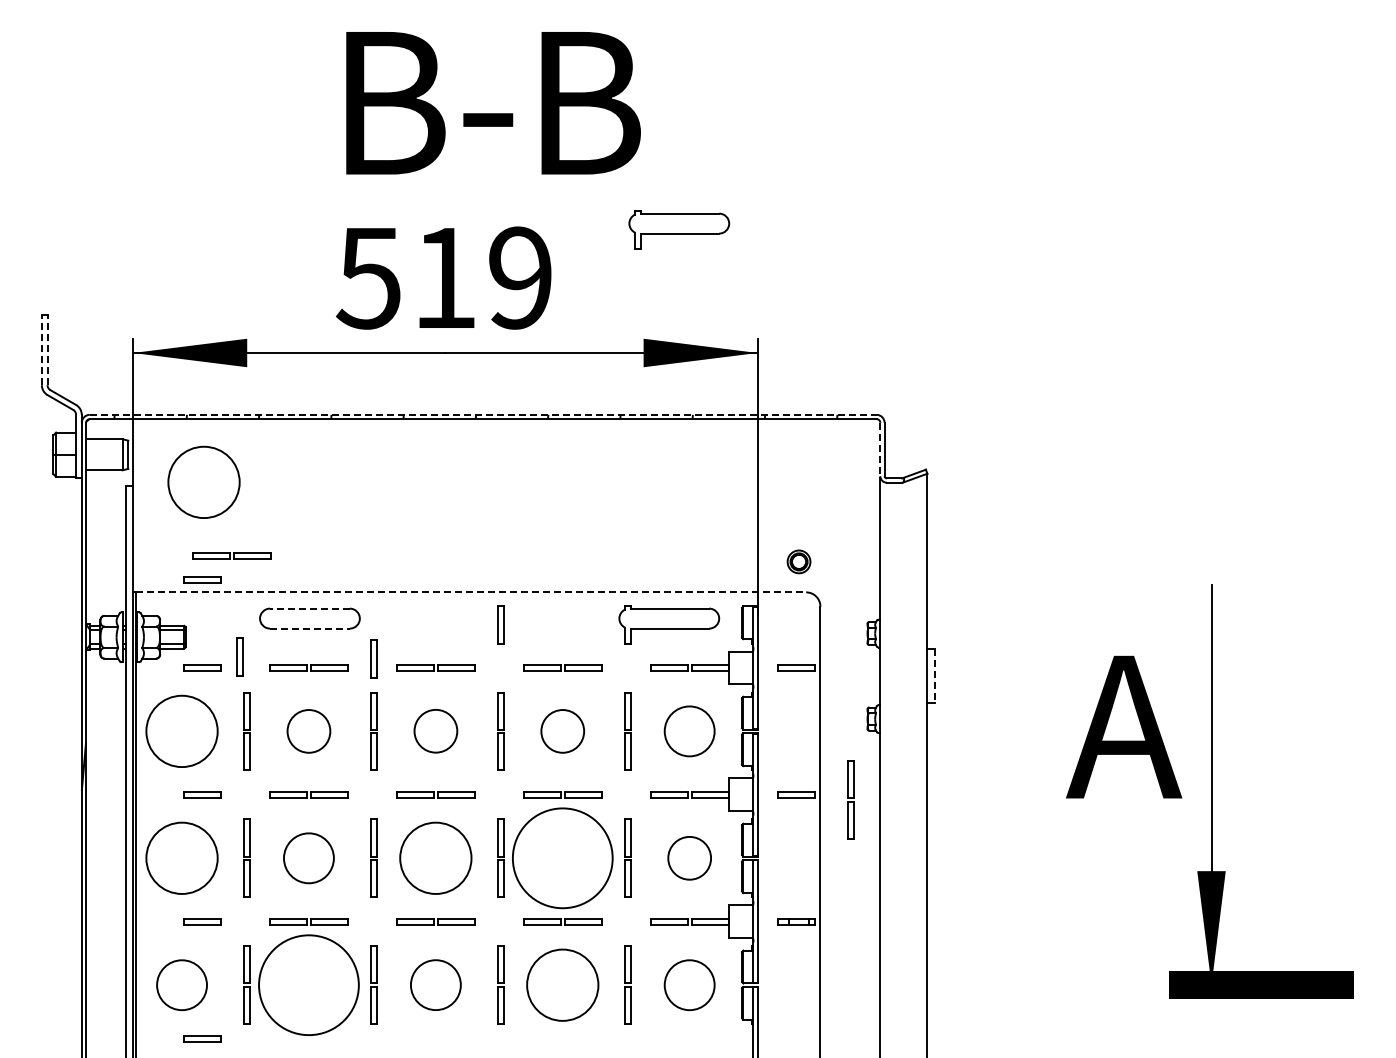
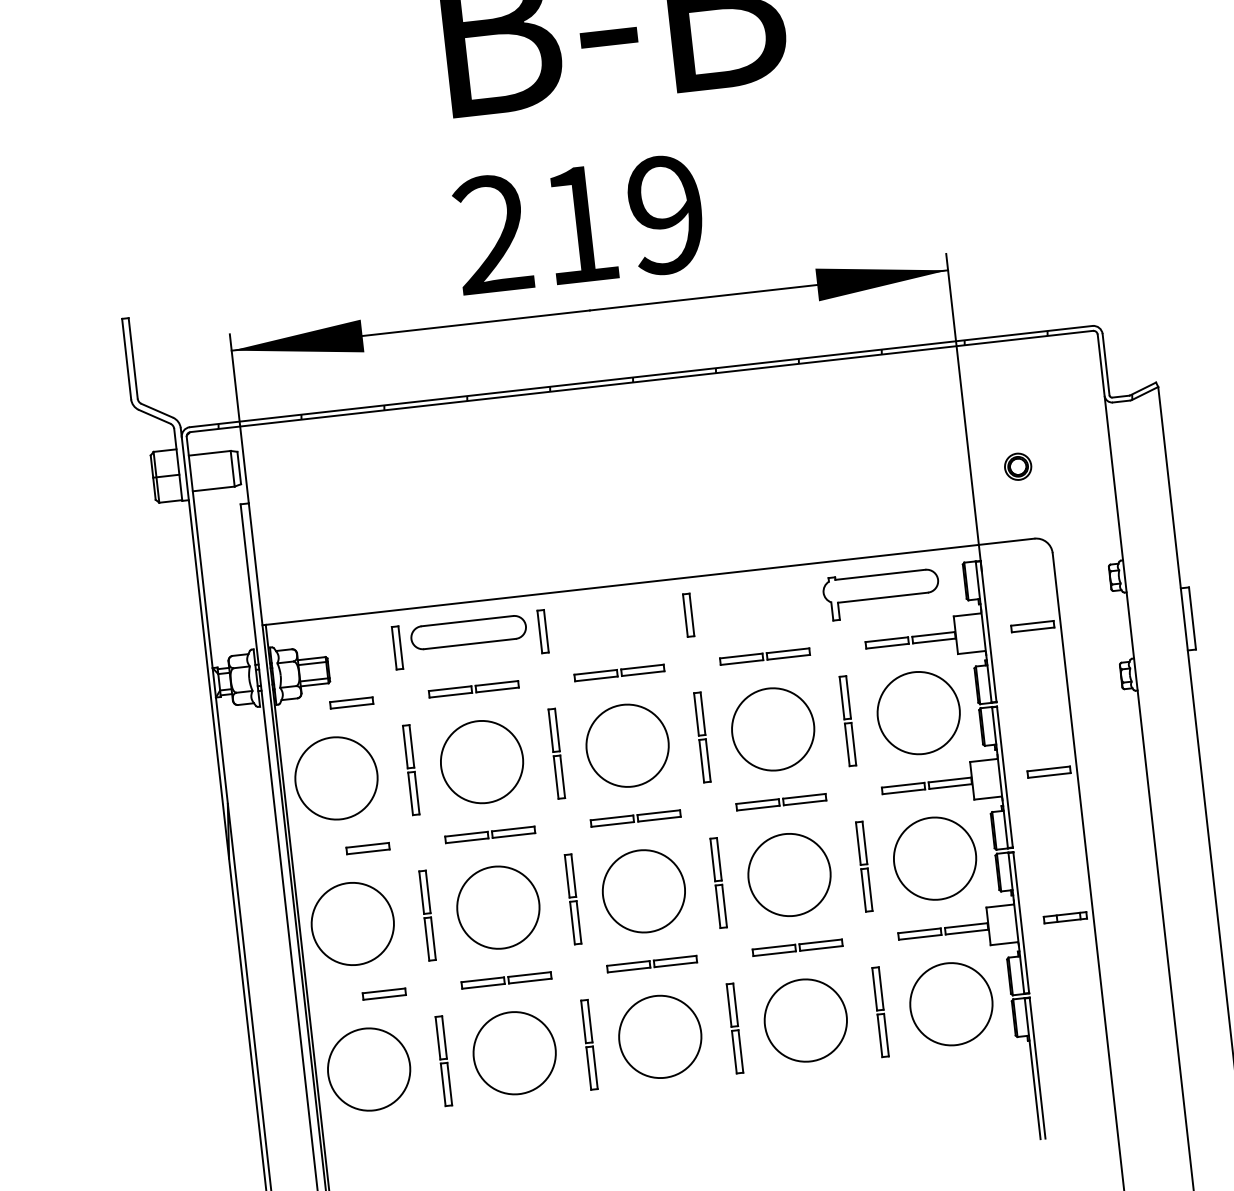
part: (679, 229) -> (842, 138), removed
text: (368, 277) -> (491, 233), 519 -> 219
line: (41, 349) -> (126, 358), dashed -> solid
line: (47, 349) -> (133, 357), dashed -> solid
line: (483, 414) -> (641, 376), dashed -> solid
line: (880, 449) -> (1101, 365), dashed -> solid
circle: (203, 481) -> (328, 489), removed
part: (231, 555) -> (370, 570), removed
part: (798, 561) -> (1017, 466), moved
part: (202, 579) -> (340, 601), removed
line: (471, 592) -> (650, 581), dashed -> solid
line: (309, 608) -> (466, 621), dashed -> solid
line: (309, 628) -> (469, 643), dashed -> solid
part: (239, 656) -> (396, 647), moved
part: (373, 658) -> (542, 631), moved
line: (934, 676) -> (1192, 618), dashed -> solid
circle: (435, 730) -> (627, 744), size x1.67
circle: (308, 731) -> (481, 762), size x1.67
circle: (562, 731) -> (772, 729), size x1.67
circle: (689, 731) -> (918, 713), size x1.43
part: (850, 799) -> (1111, 770), removed
circle: (308, 857) -> (497, 906), size x1.43
circle: (562, 857) -> (789, 874), size x0.71
circle: (689, 857) -> (934, 857), size x1.67
circle: (181, 984) -> (368, 1068), size x1.43
circle: (308, 984) -> (514, 1052), size x0.71
circle: (435, 984) -> (659, 1036), size x1.43
circle: (689, 984) -> (951, 1003), size x1.43
part: (202, 1038) -> (399, 1128), removed

